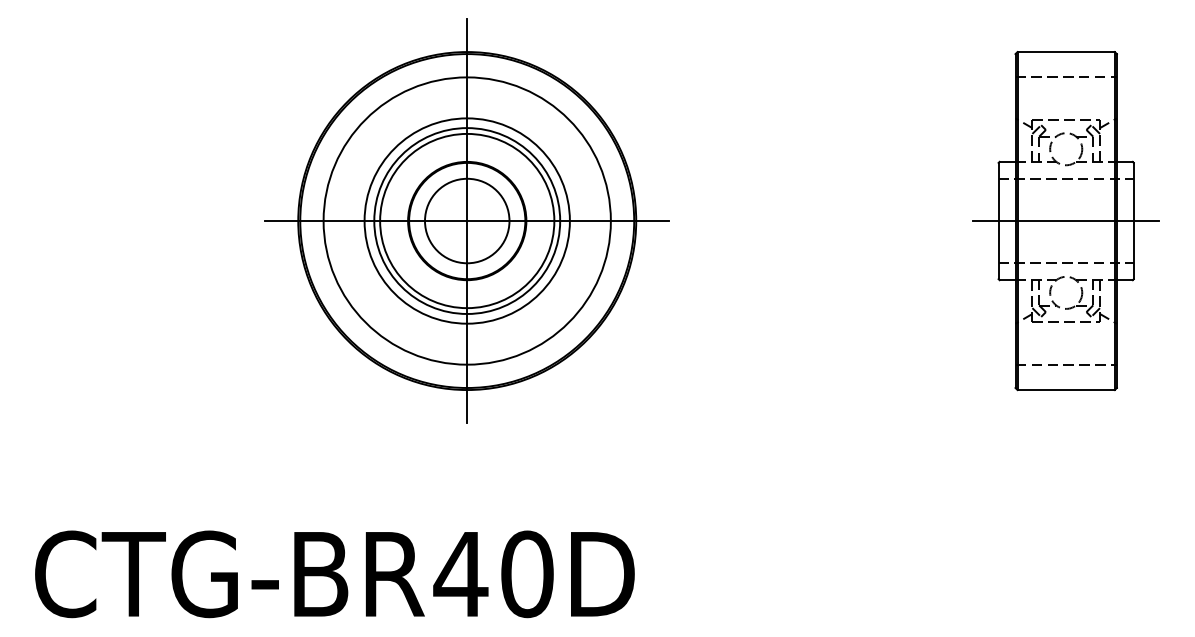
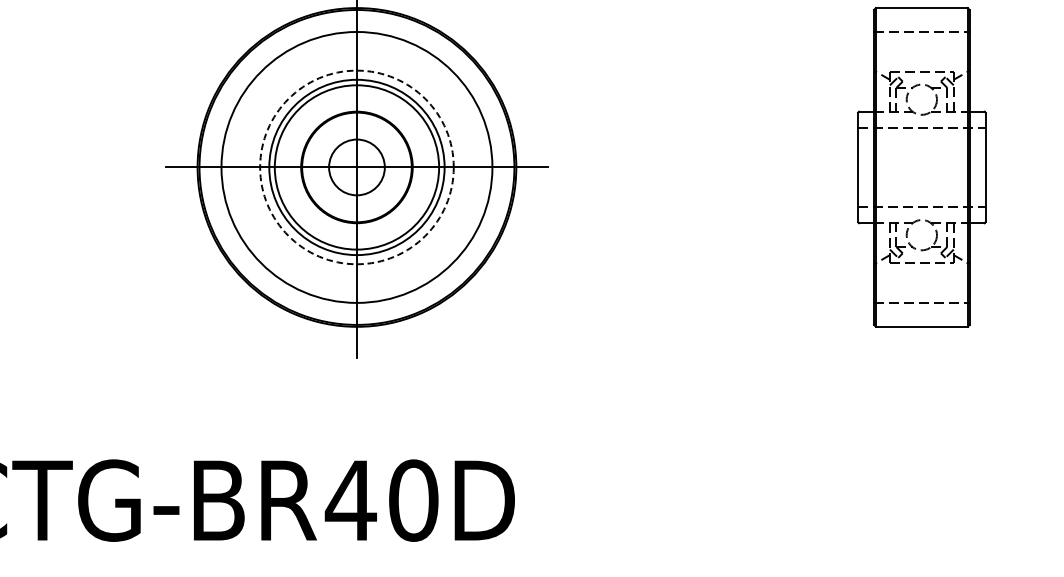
circle: (466, 220) -> (356, 166), solid -> dashed
circle: (467, 220) -> (357, 166), size x0.7
line: (1066, 221) -> (922, 167), removed

